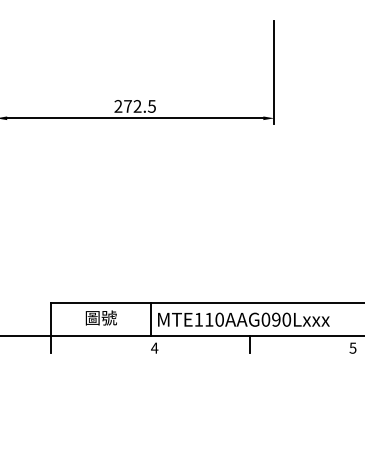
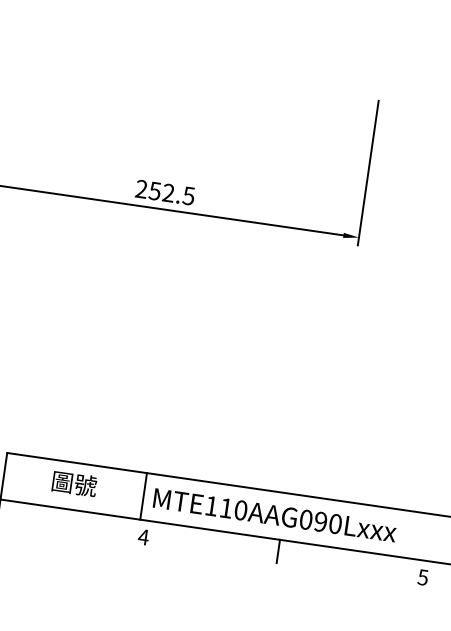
text: (127, 106) -> (154, 191), 272.5 -> 252.5

